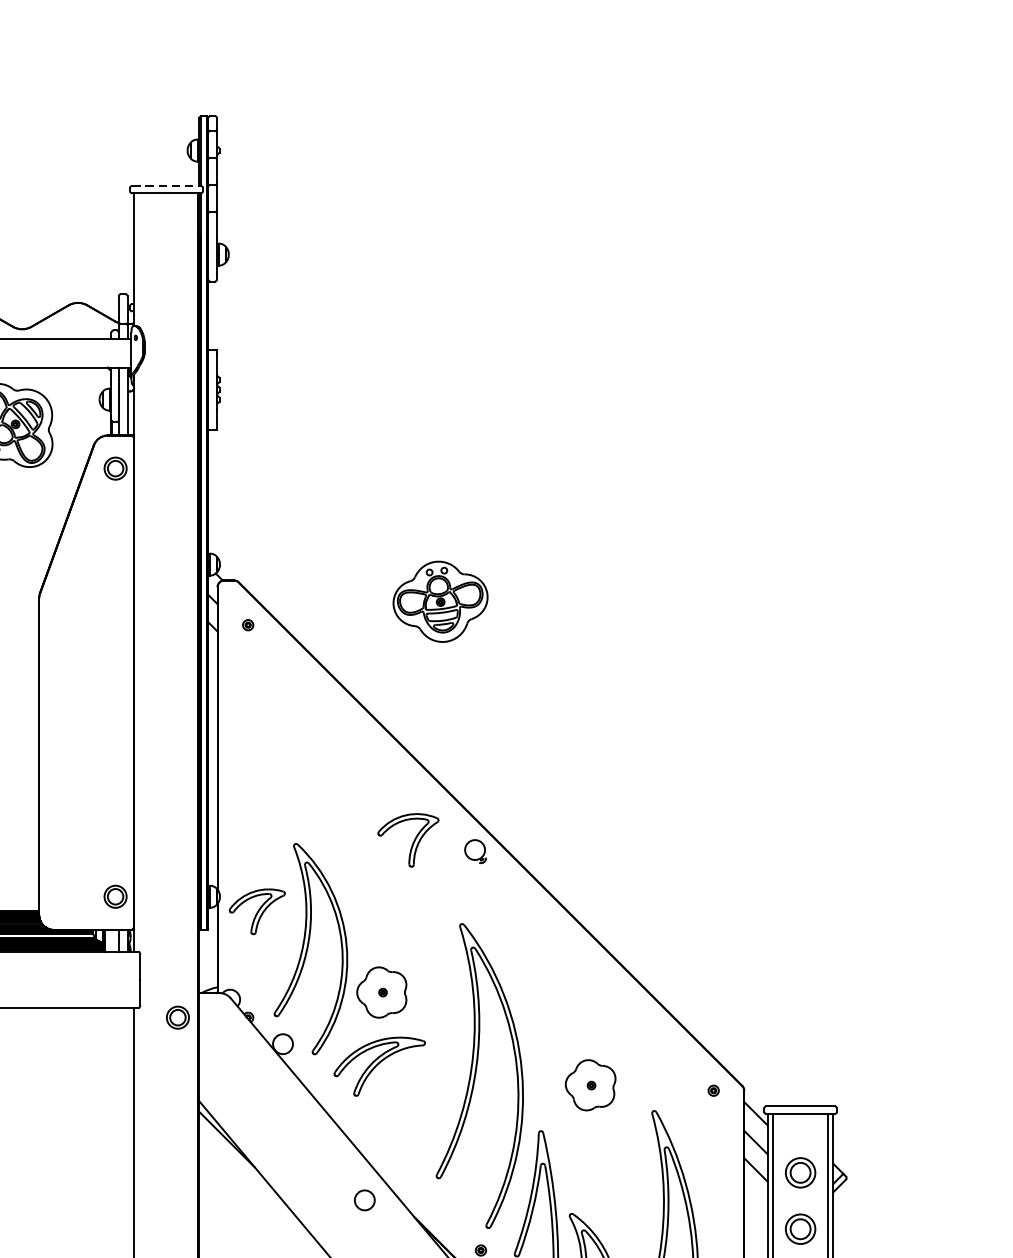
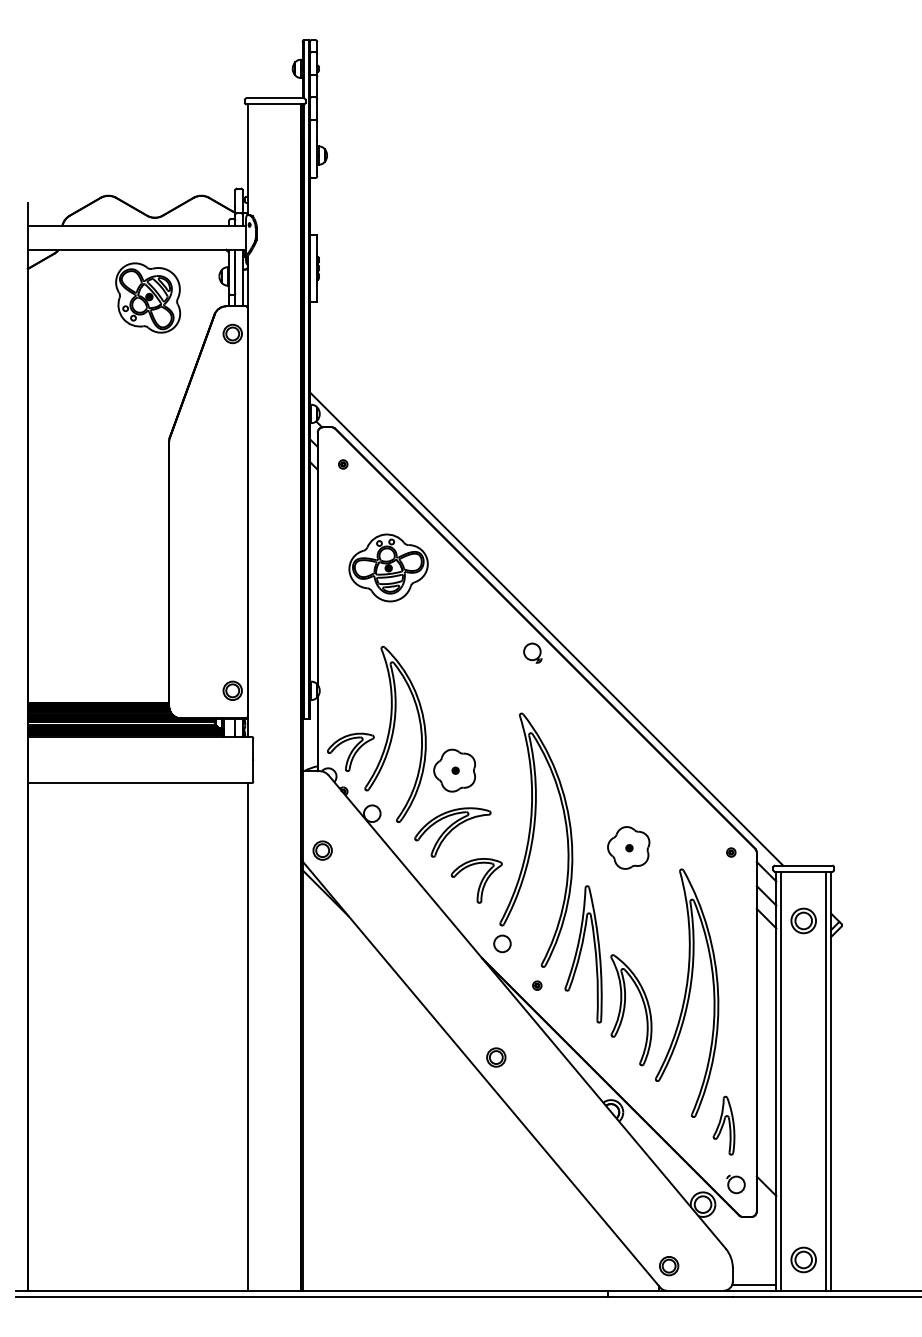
line: (166, 186) -> (275, 98), dashed -> solid
part: (440, 601) -> (388, 567), moved
line: (492, 821) -> (546, 628), added
part: (408, 839) -> (476, 880), moved
part: (256, 910) -> (350, 751), moved
part: (177, 1017) -> (322, 850), moved
circle: (364, 1199) -> (502, 943), moved
part: (800, 1228) -> (803, 967), removed

